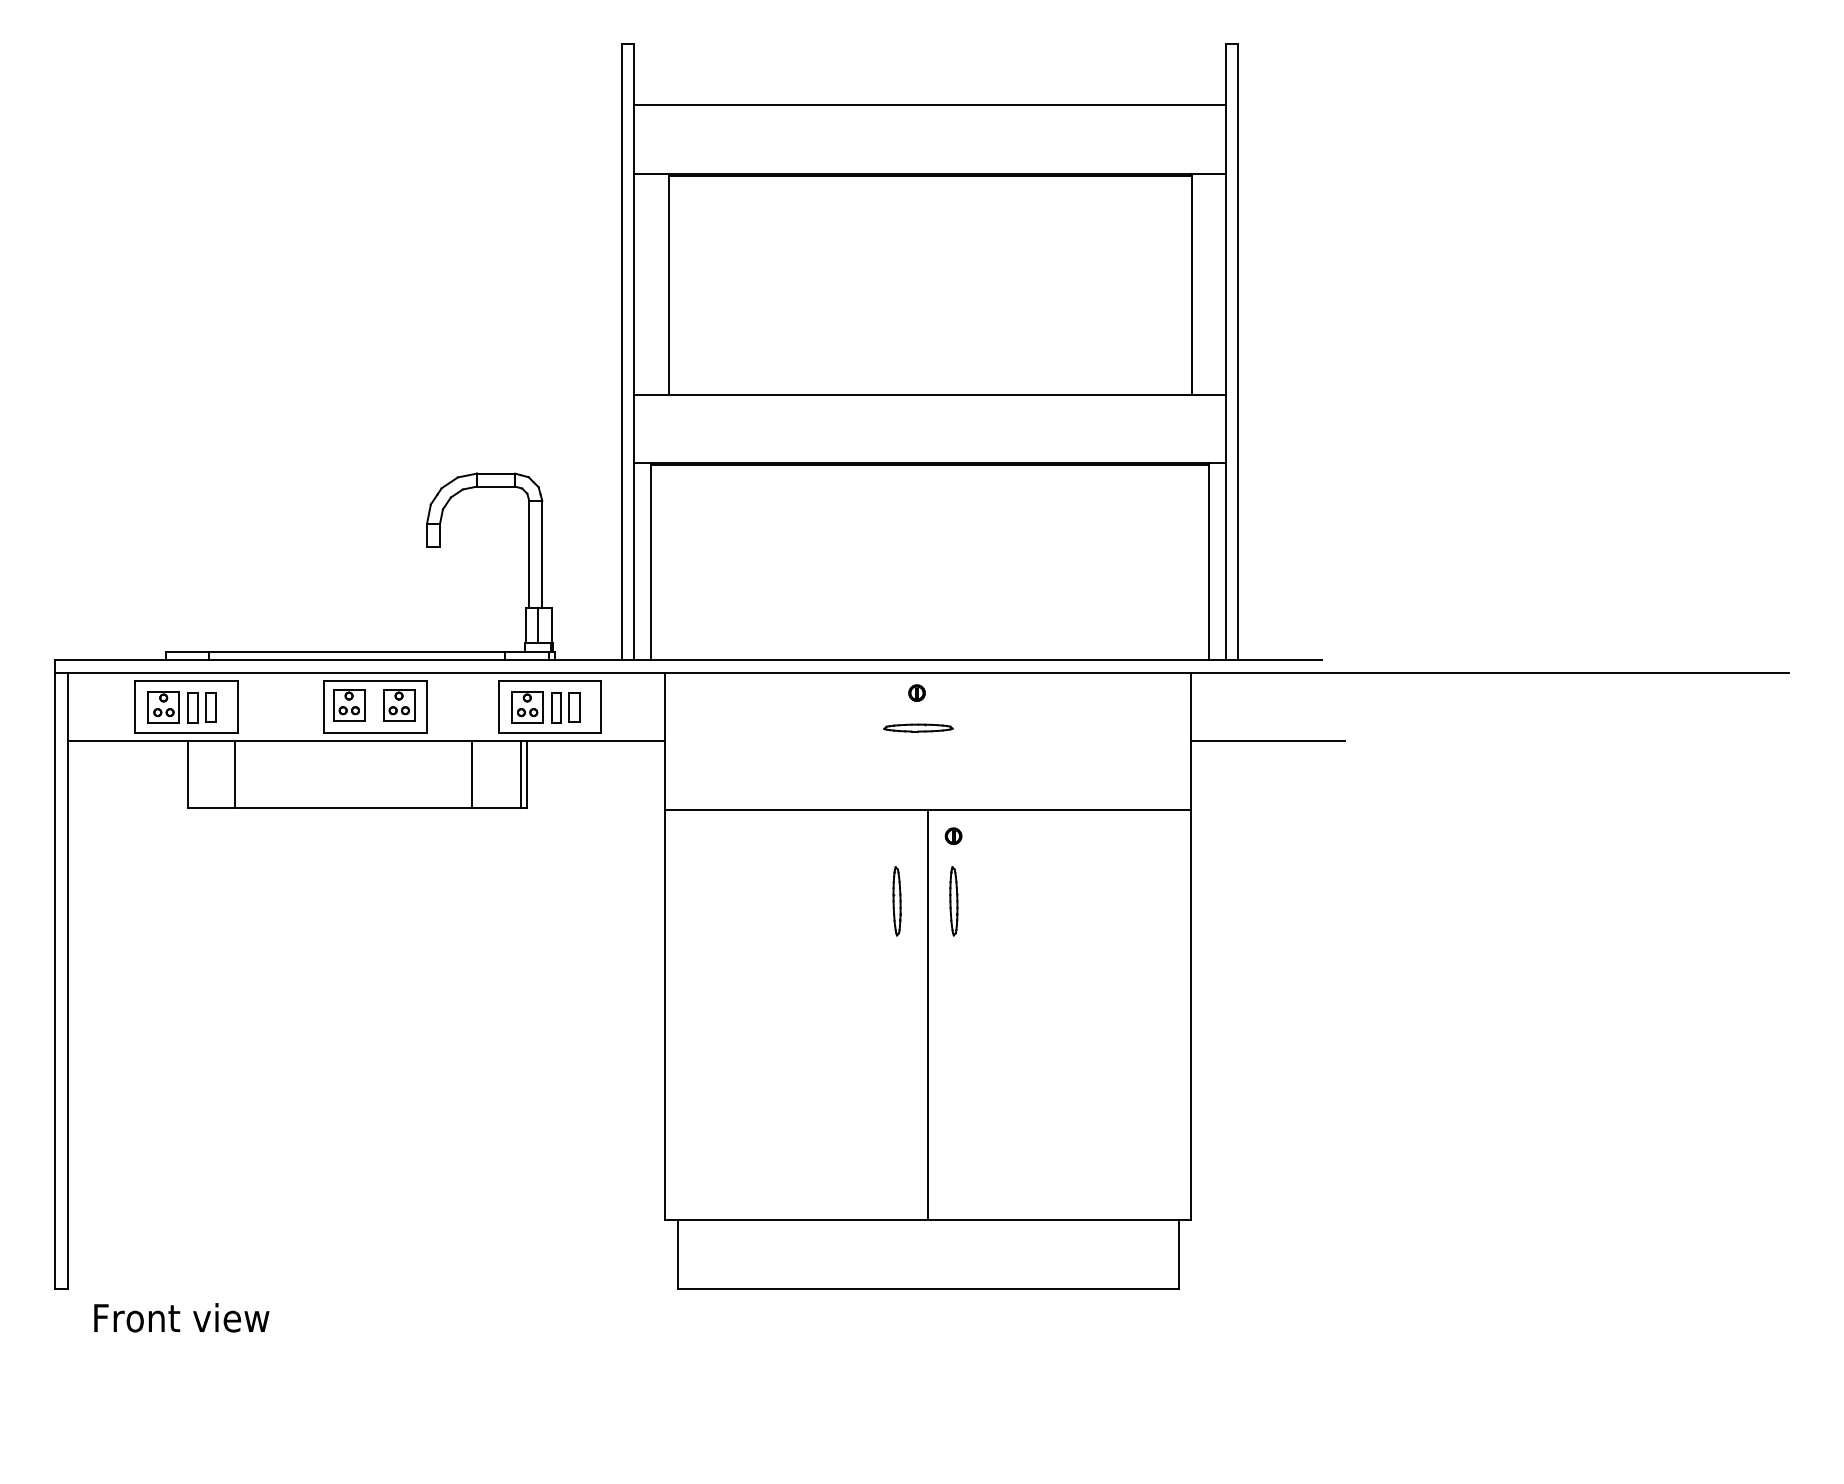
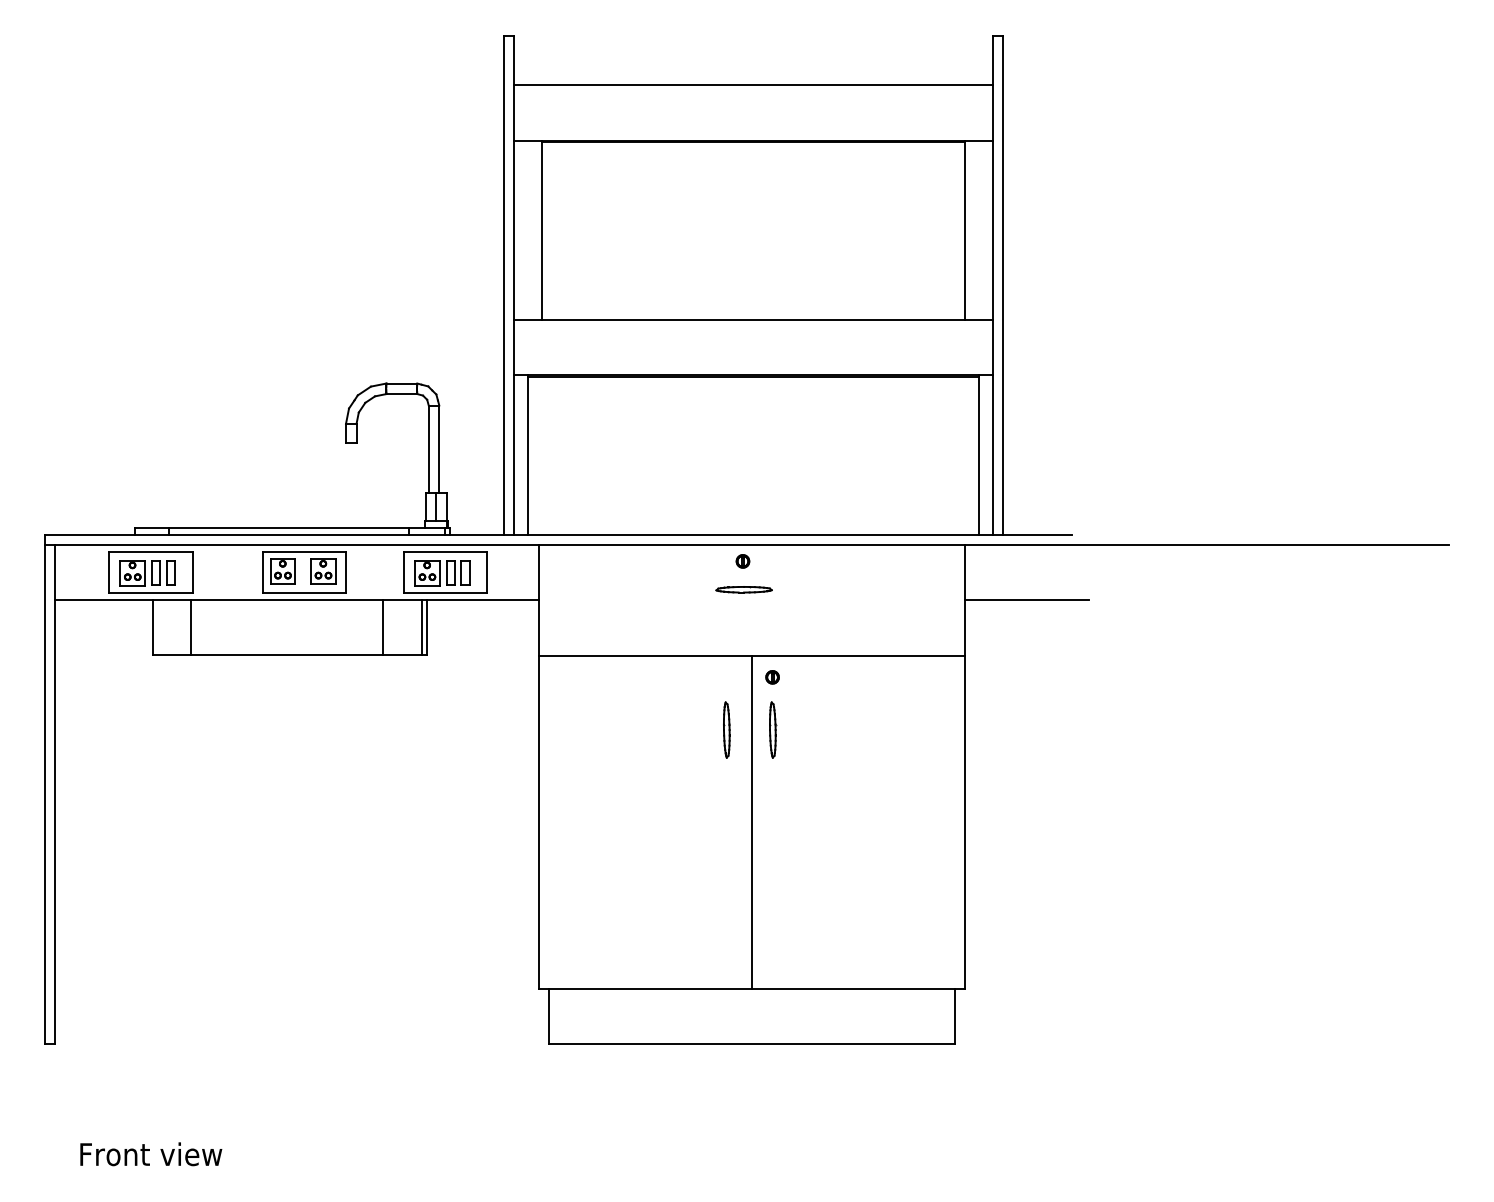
text: (181, 1317) -> (151, 1154), moved

